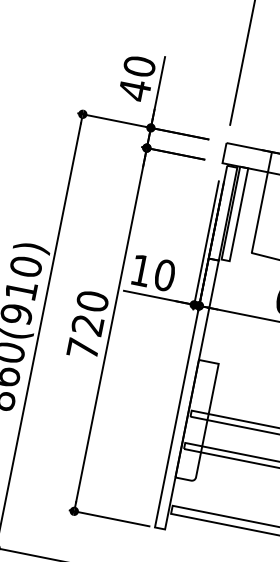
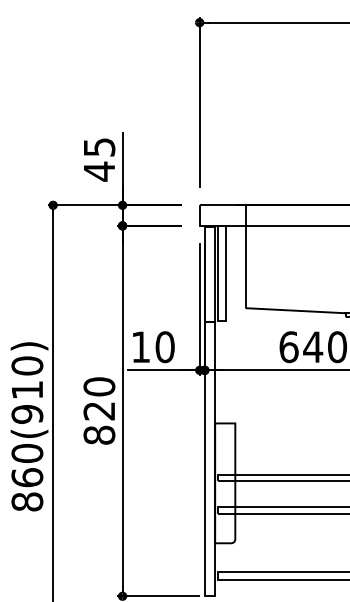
text: (139, 65) -> (99, 146), 40 -> 45
text: (83, 348) -> (99, 434), 720 -> 820

